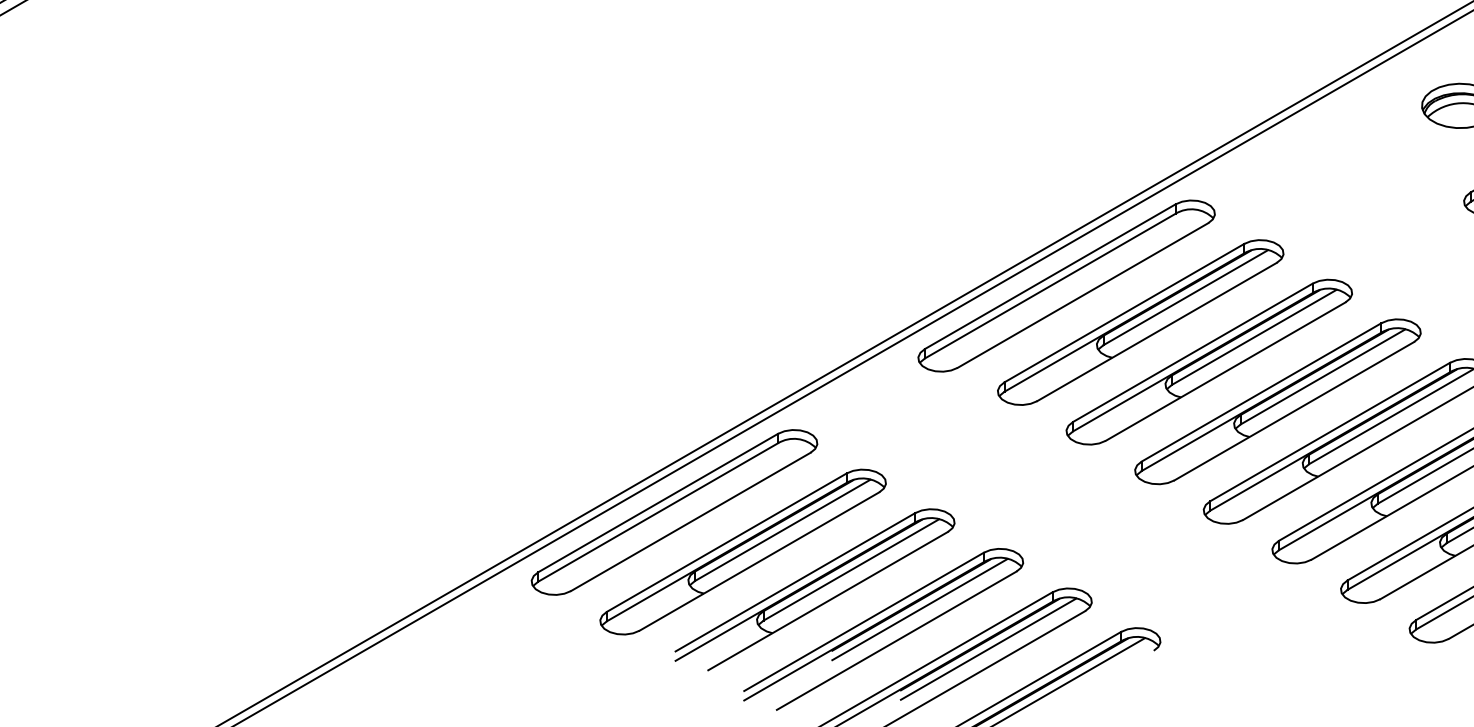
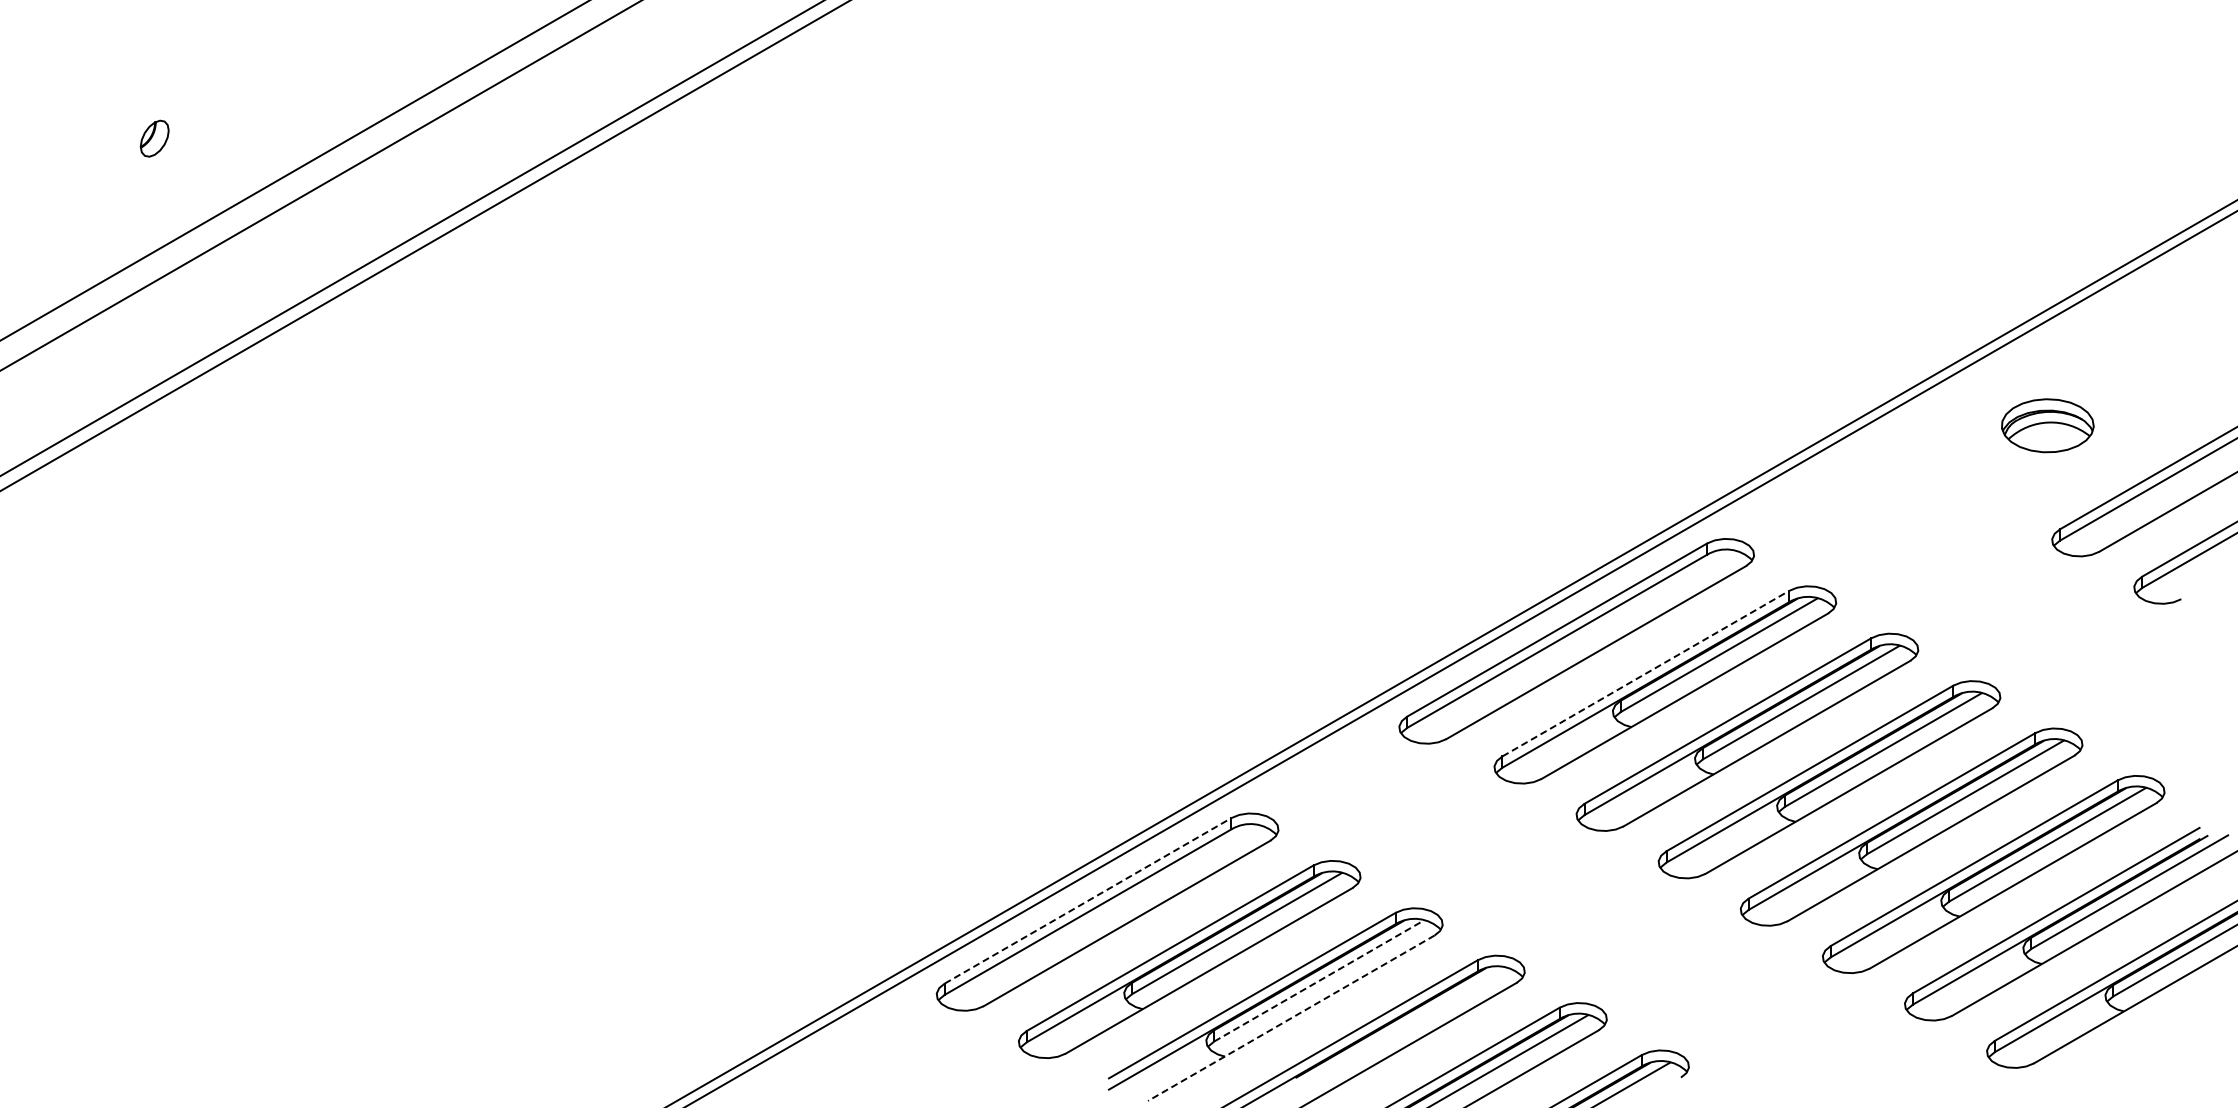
line: (1124, 312) -> (1645, 673), solid -> dashed
line: (658, 502) -> (1088, 900), solid -> dashed
line: (851, 569) -> (1319, 980), solid -> dashed
line: (828, 601) -> (1291, 1018), solid -> dashed
line: (920, 608) -> (1401, 1027), removed

